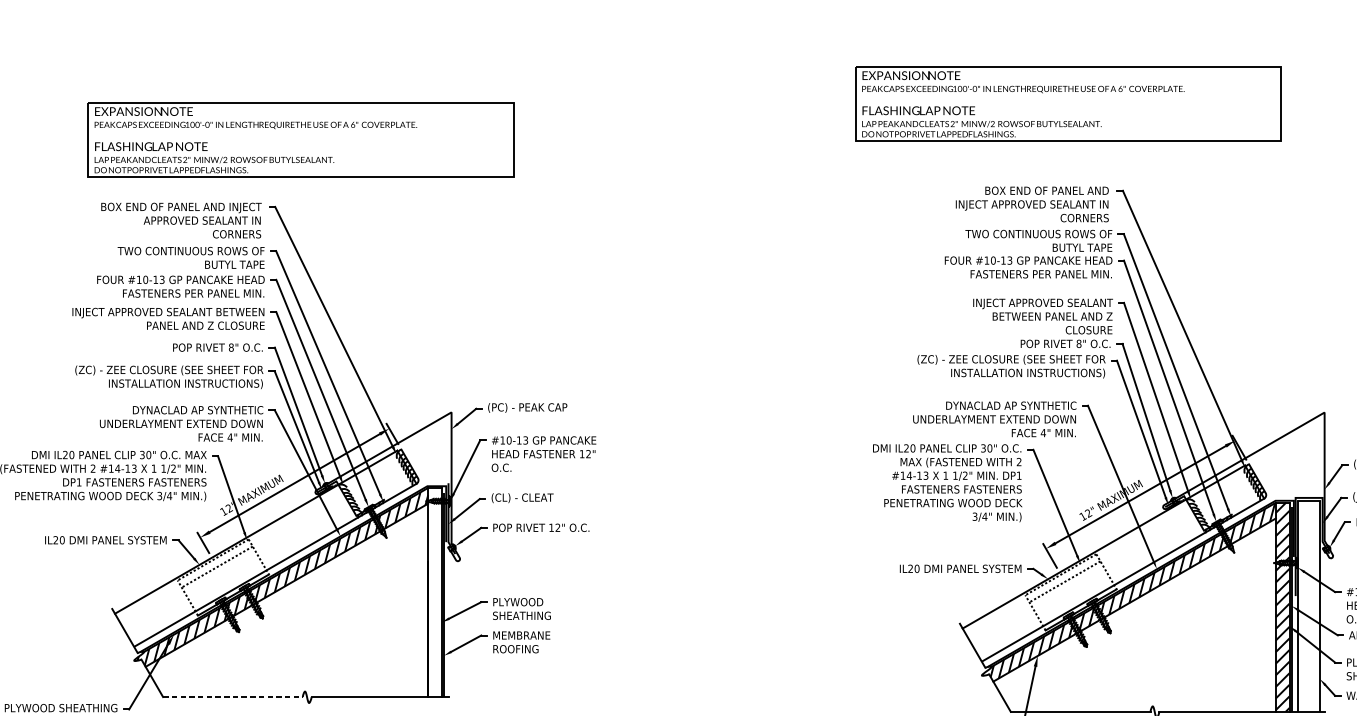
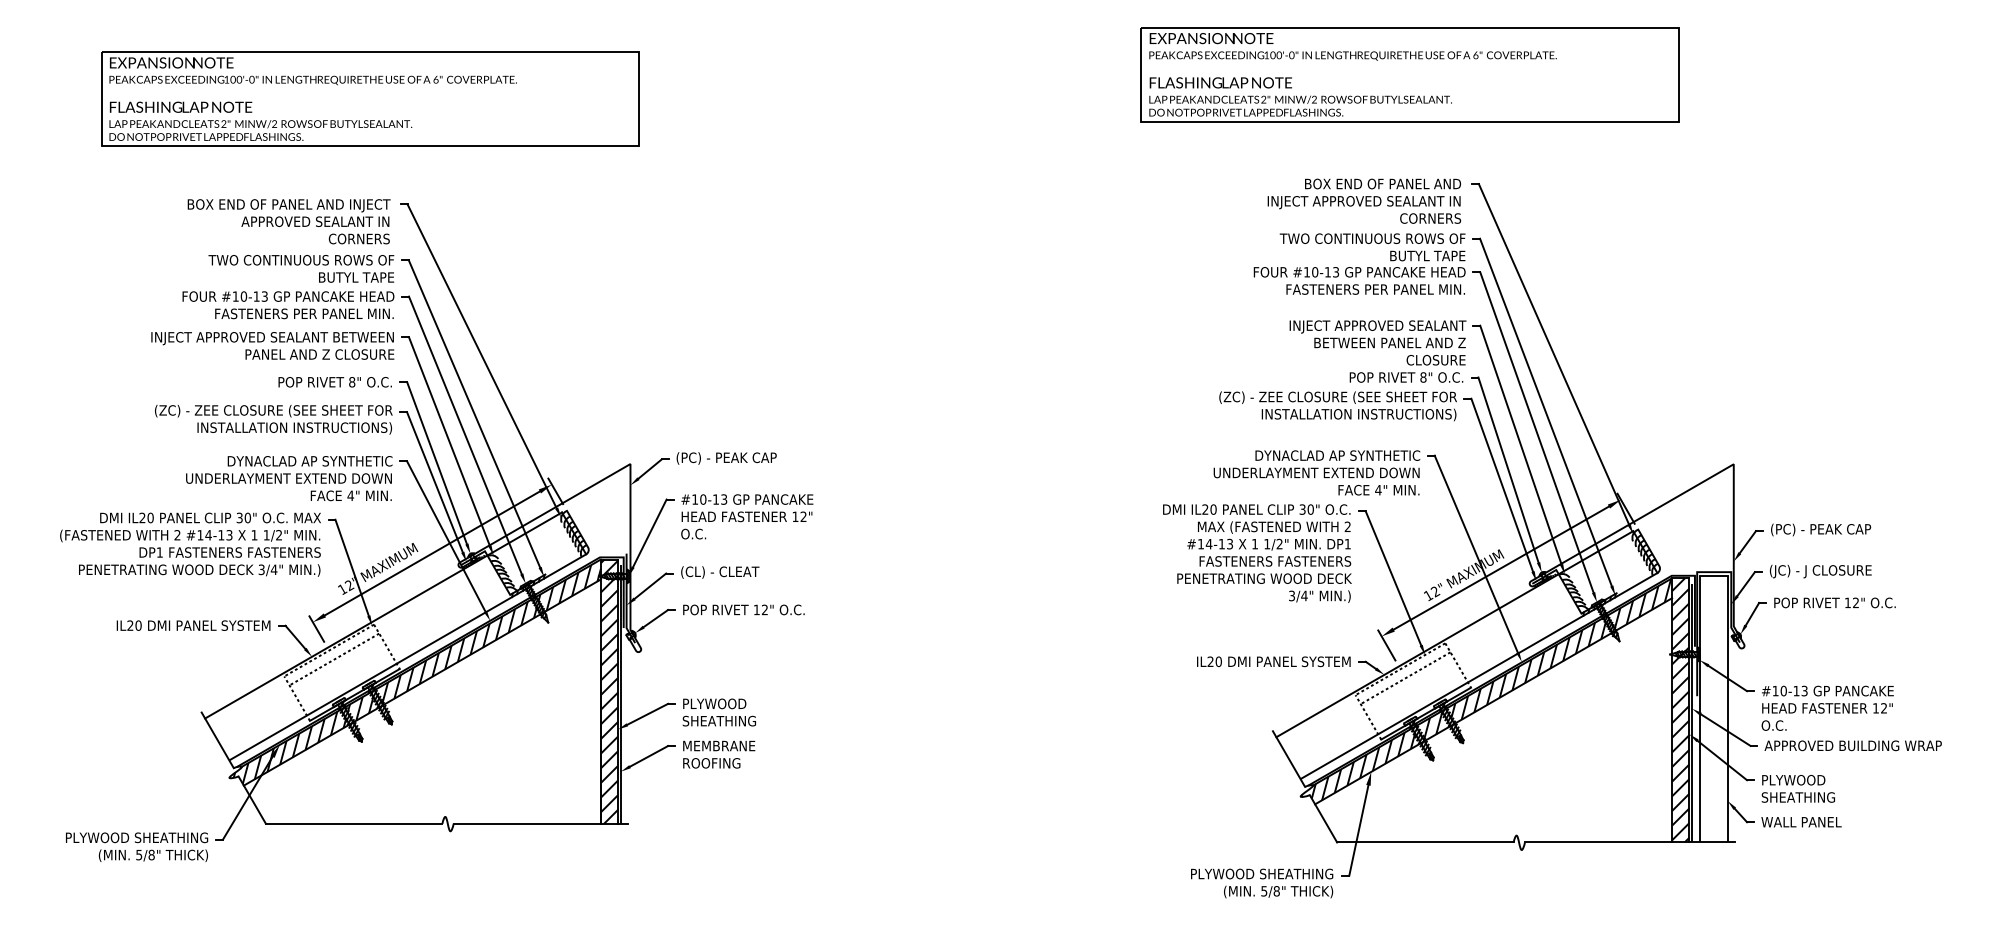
part: (301, 139) -> (370, 98), moved
hatch: (434, 592) -> (609, 691), added
line: (233, 696) -> (354, 823), dashed -> solid

